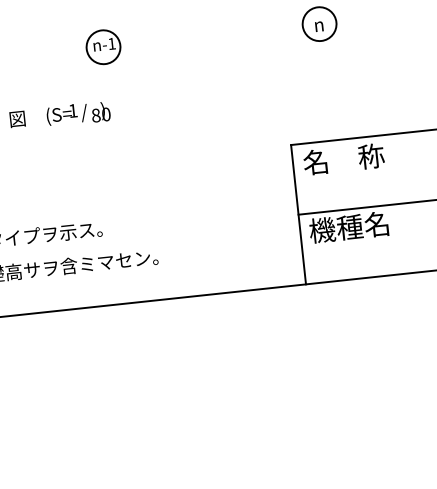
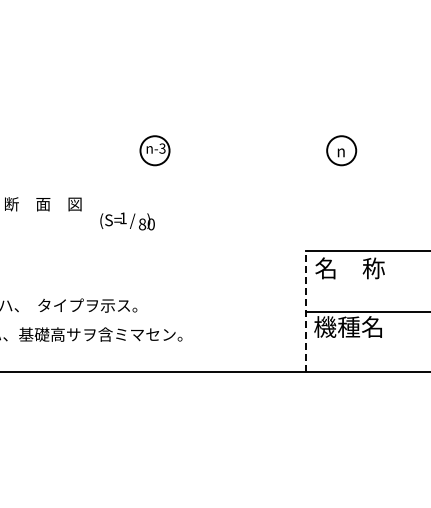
text: (111, 43) -> (162, 148), n-1 -> n-3
text: (78, 114) -> (127, 221), moved
line: (298, 214) -> (306, 311), solid -> dashed

